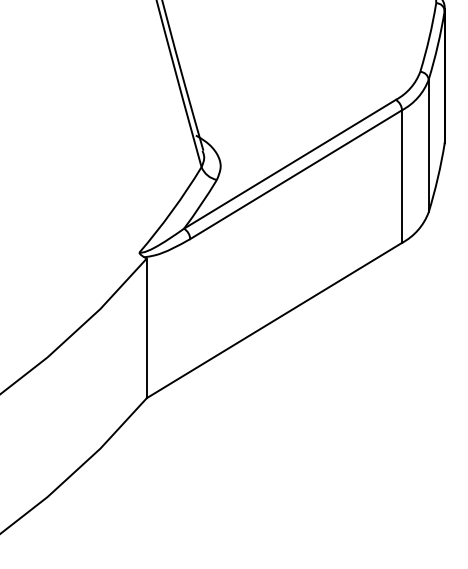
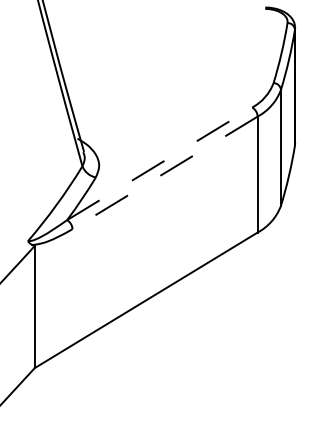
line: (289, 164) -> (159, 164), solid -> dashed
line: (296, 174) -> (165, 172), solid -> dashed

